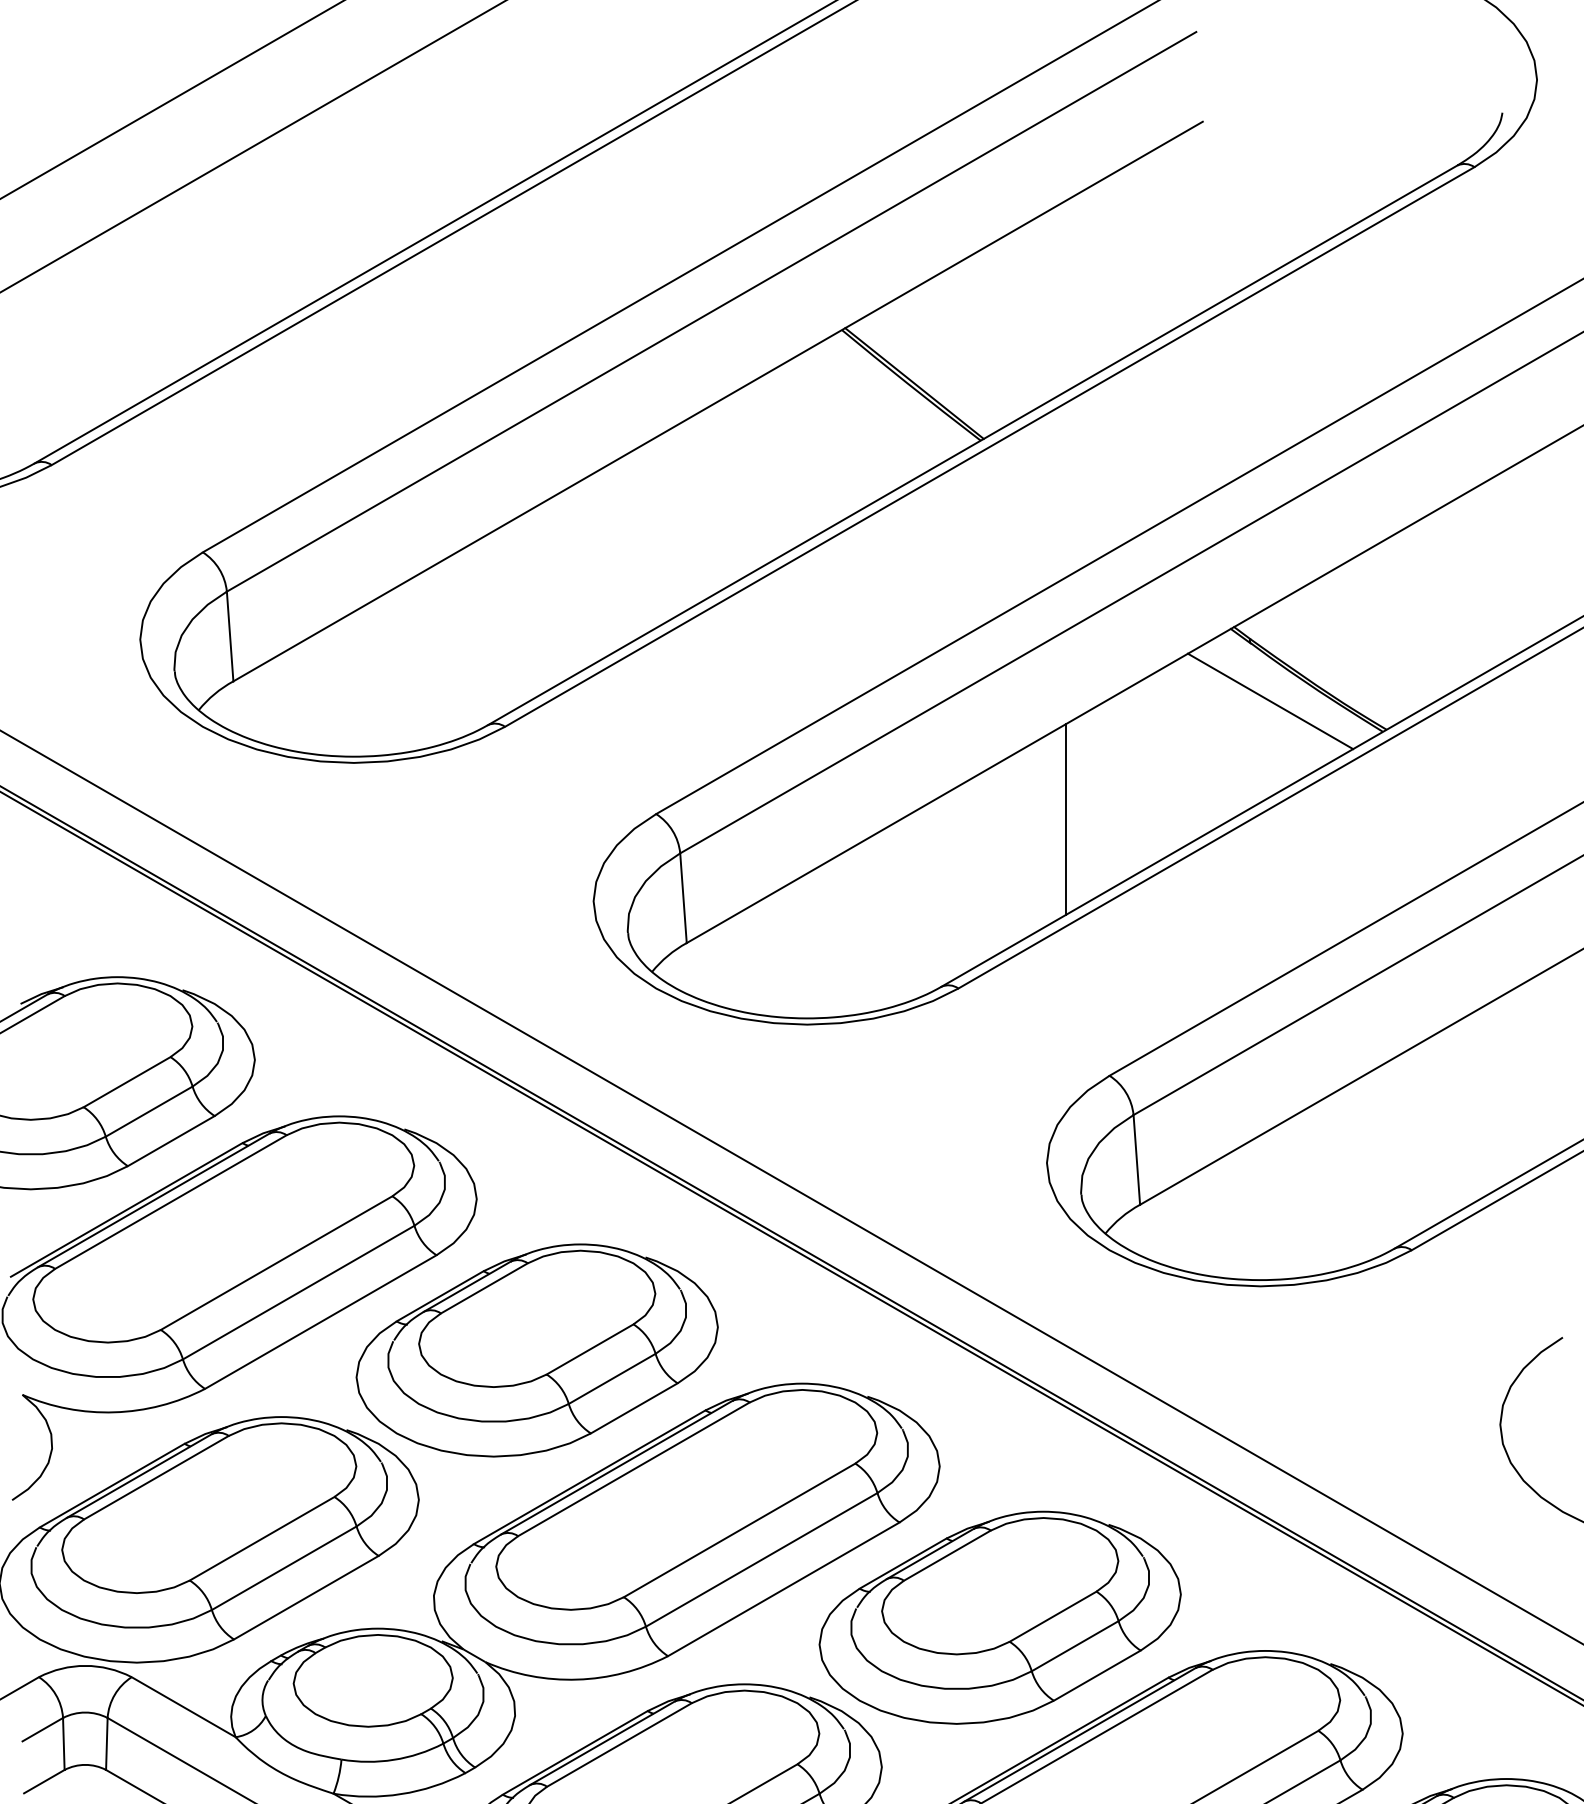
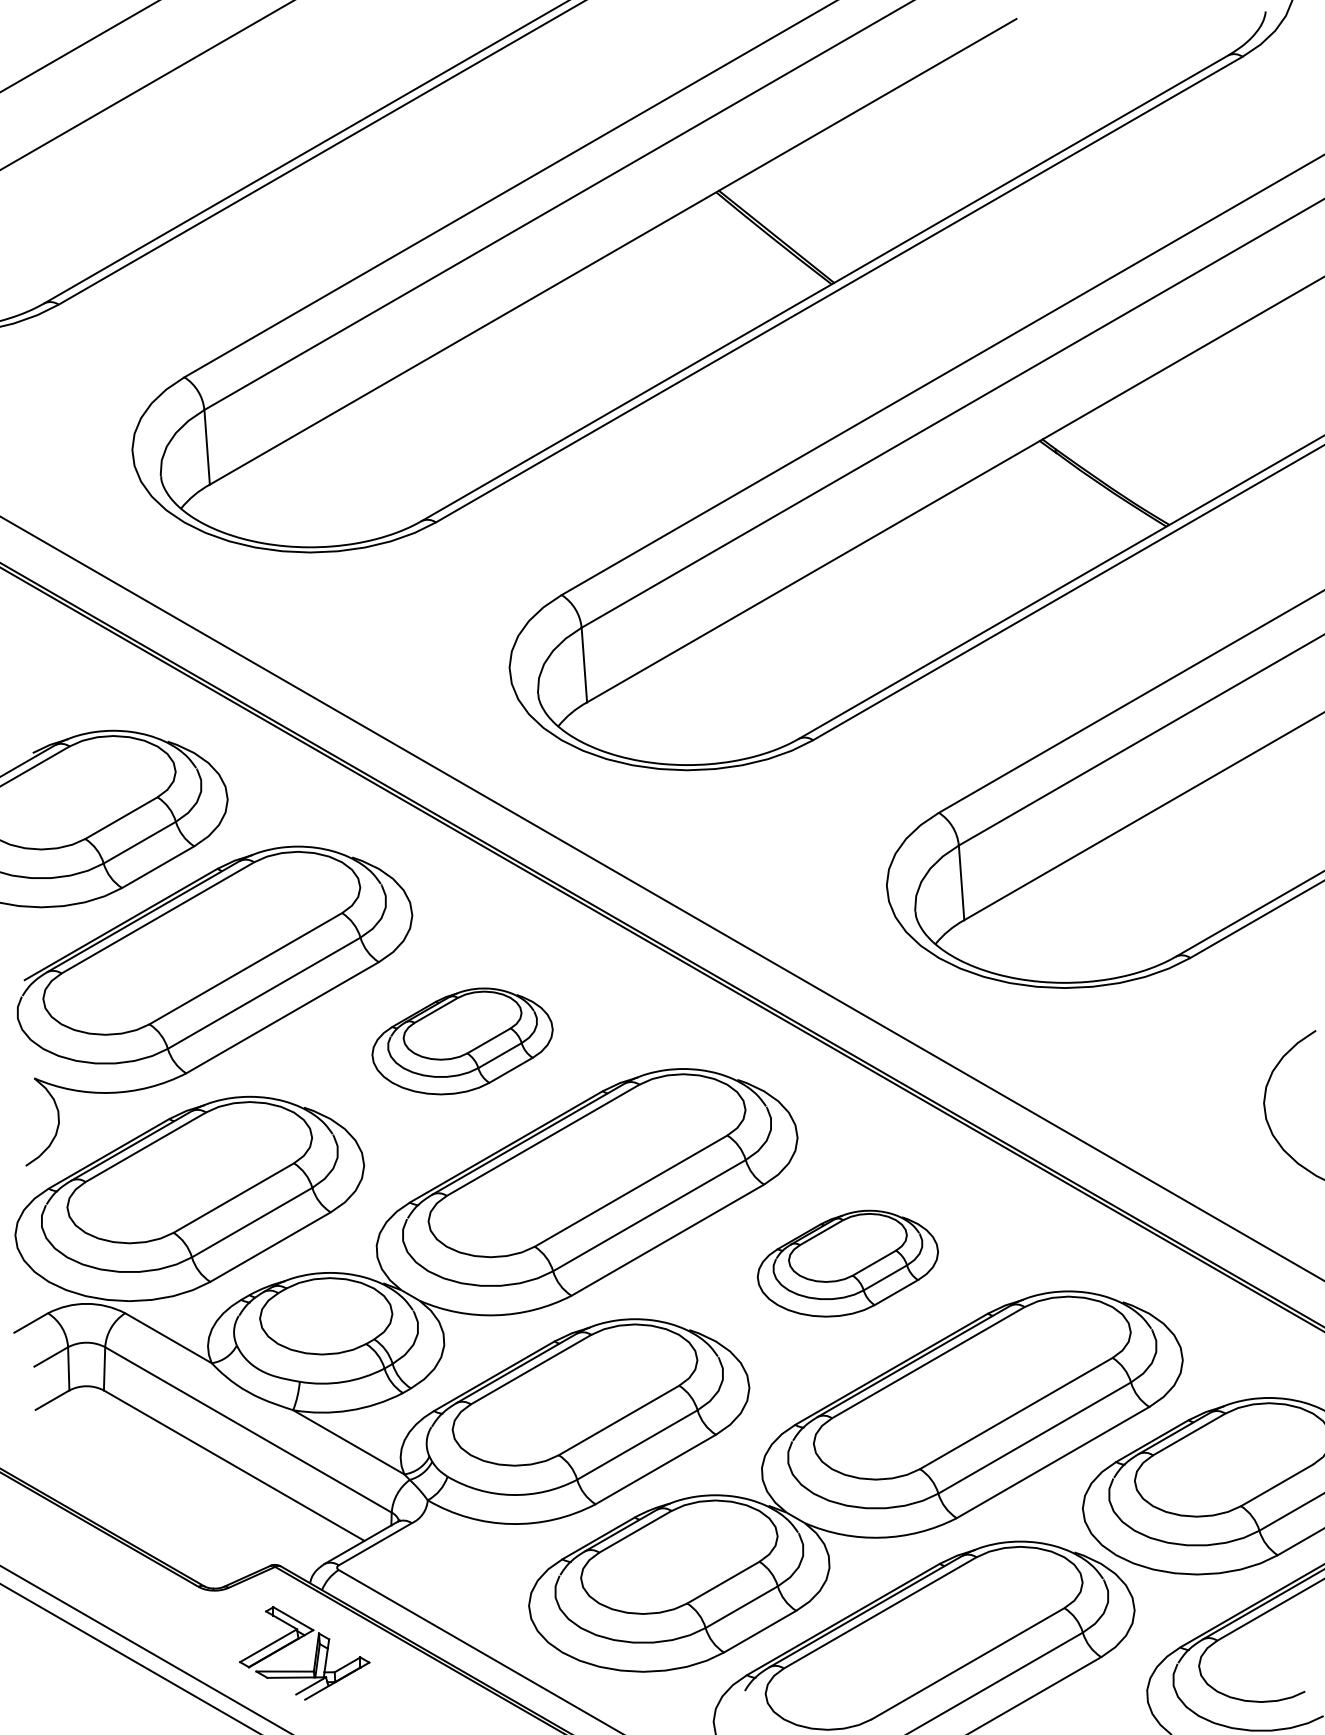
line: (1270, 701) -> (1072, 501), removed
line: (1065, 819) -> (902, 599), removed
part: (537, 1350) -> (462, 1041), size x0.6
part: (999, 1617) -> (847, 1263), size x0.6

